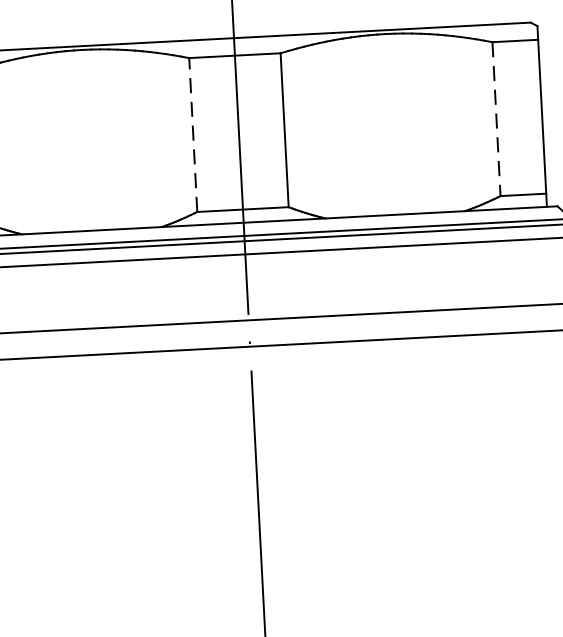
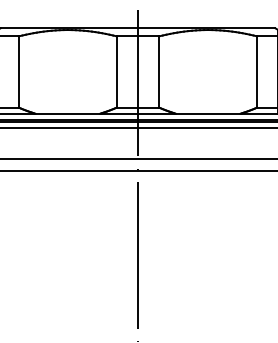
line: (497, 120) -> (257, 72), dashed -> solid
line: (192, 136) -> (116, 72), dashed -> solid

